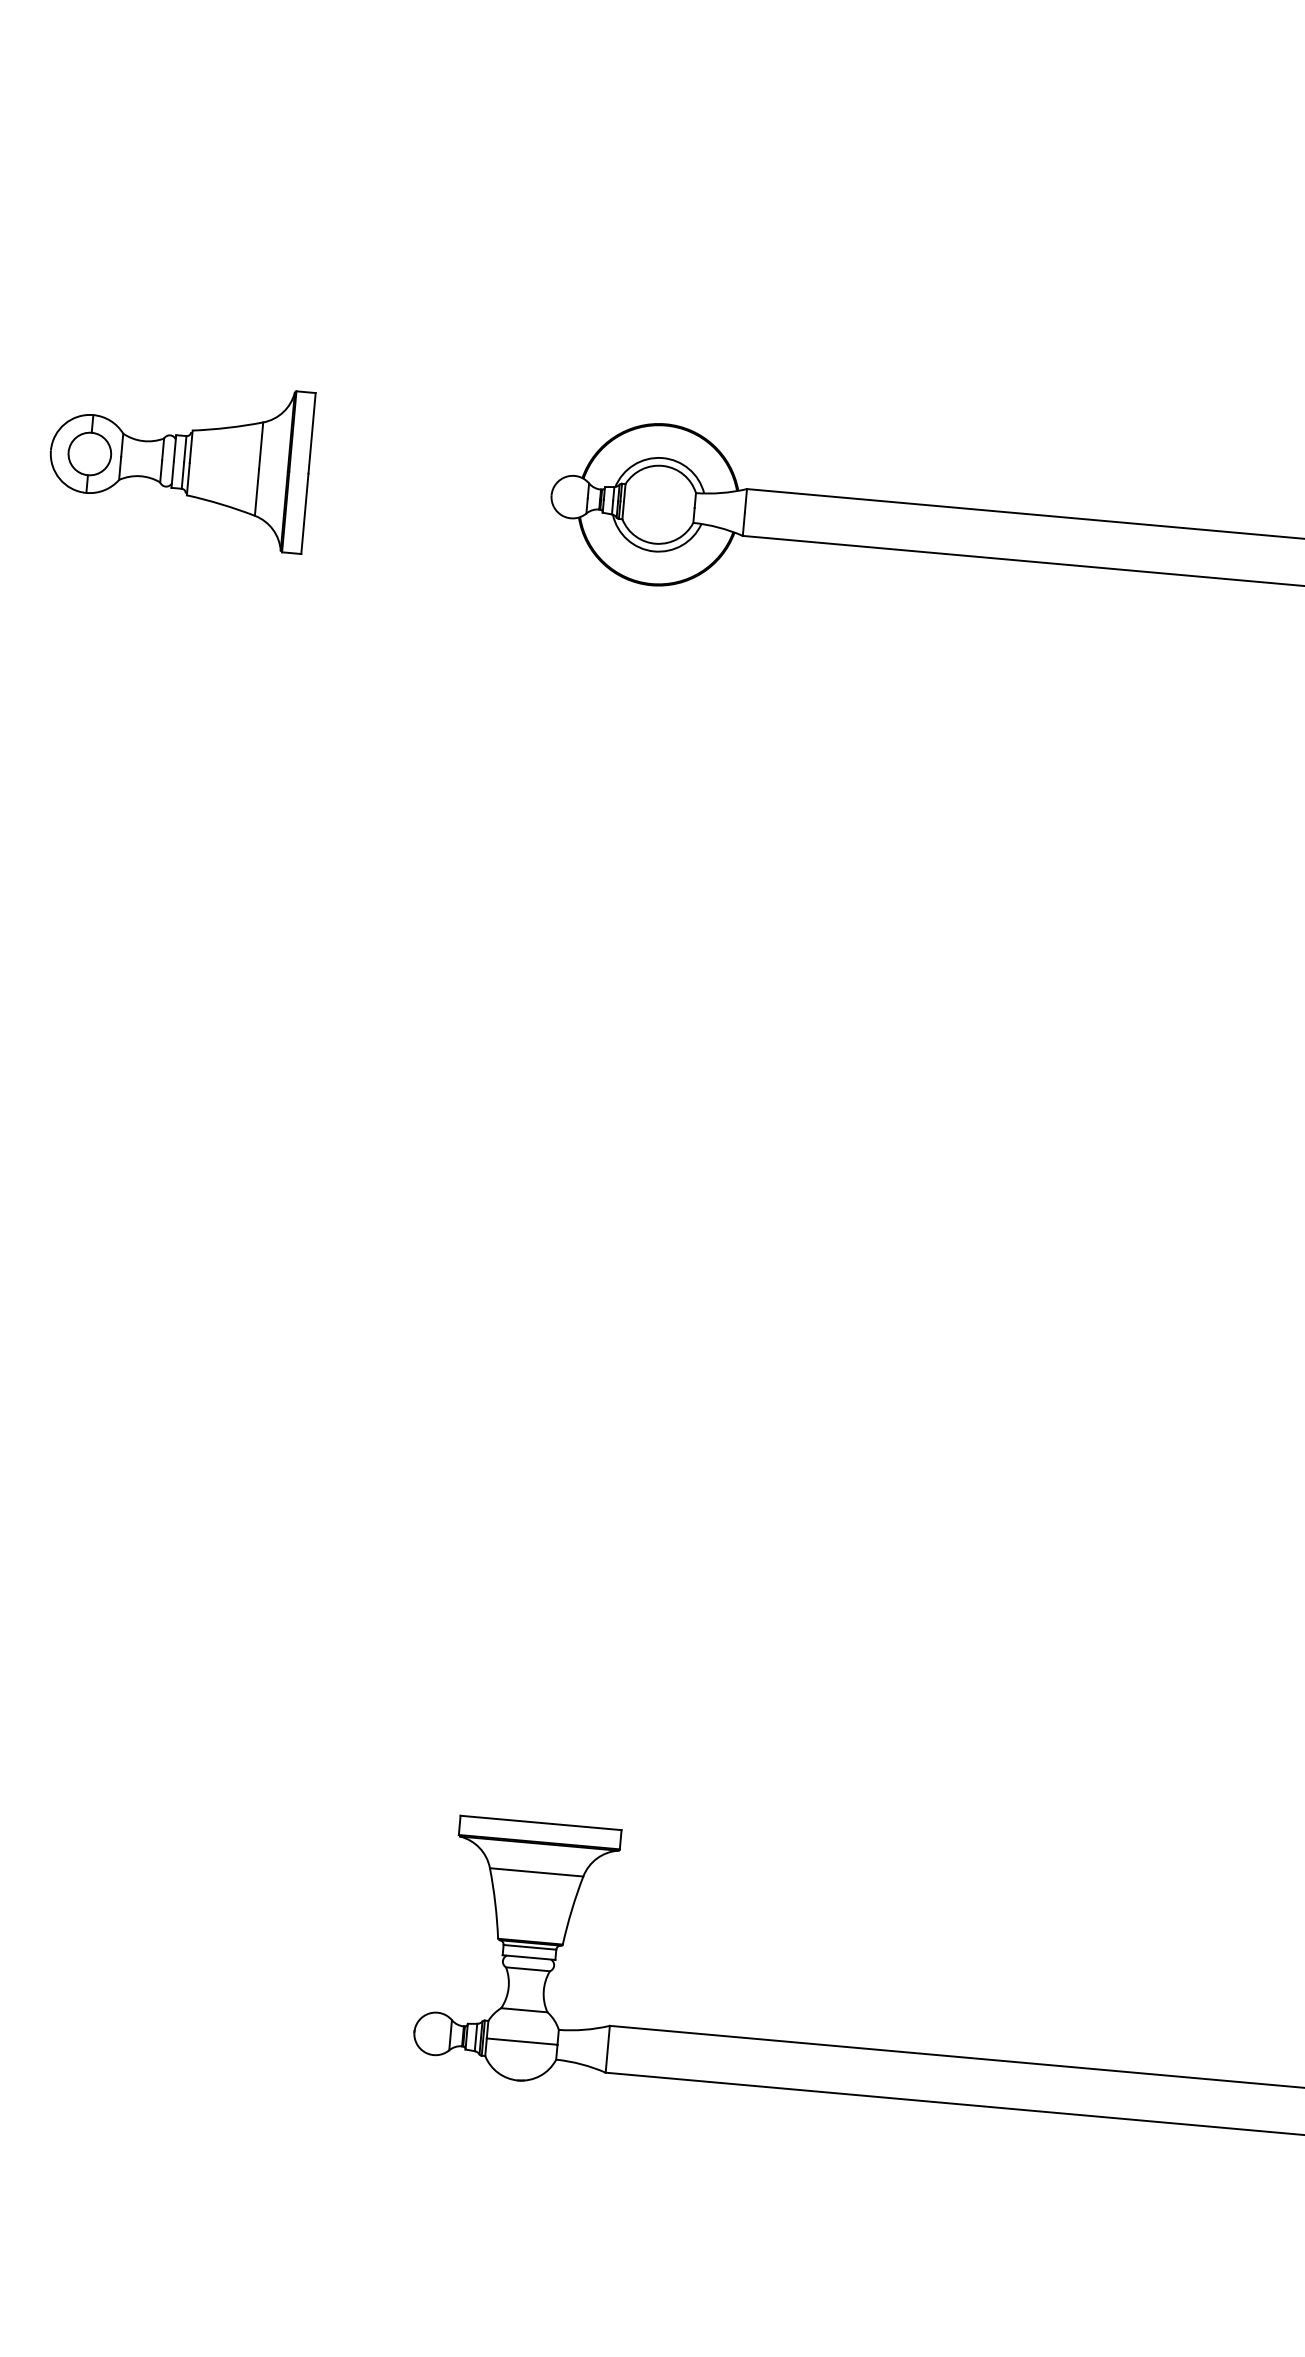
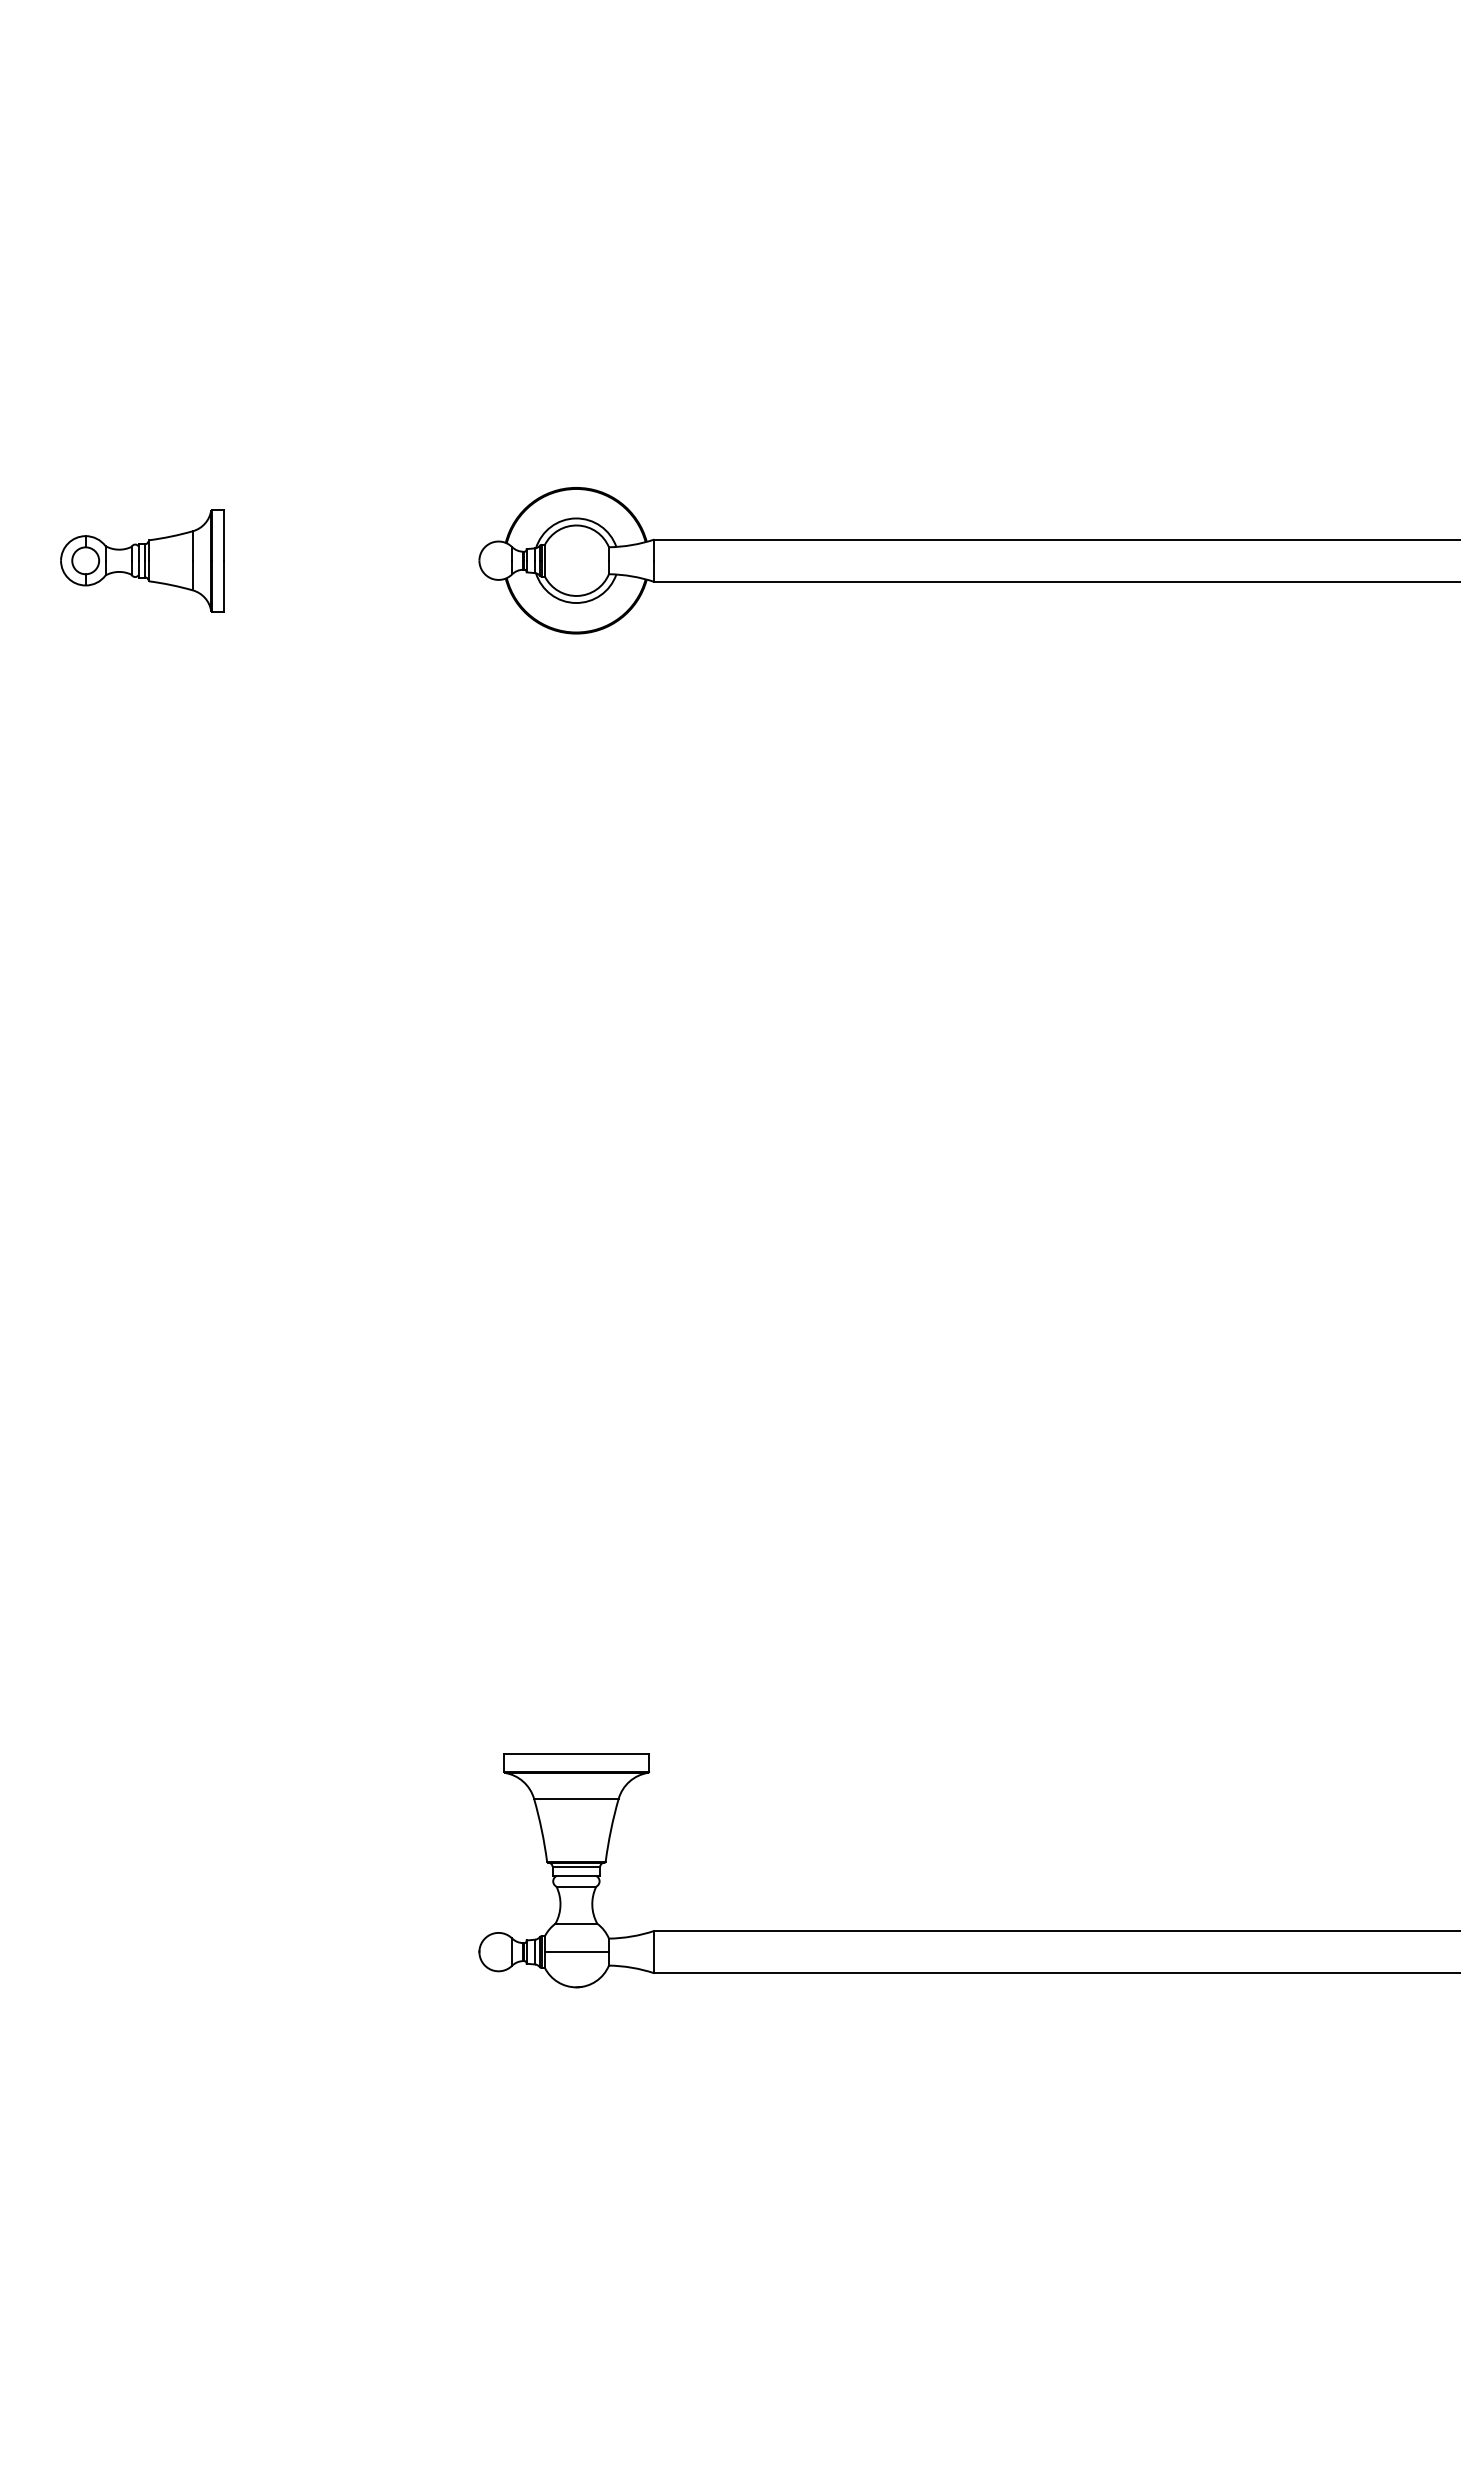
part: (179, 461) -> (142, 560), size x0.7

